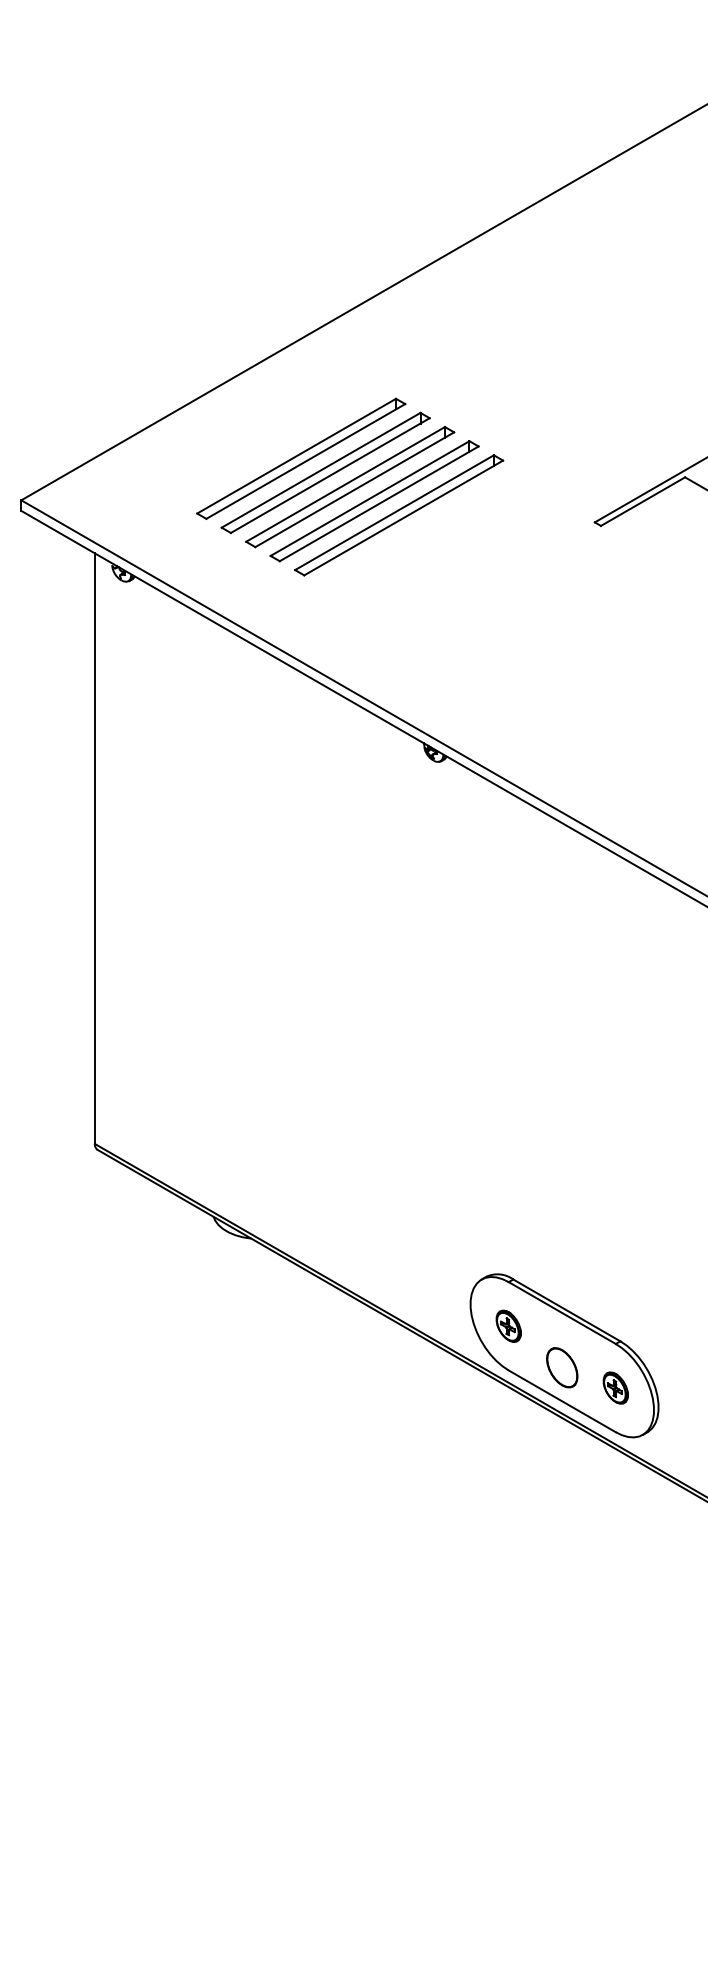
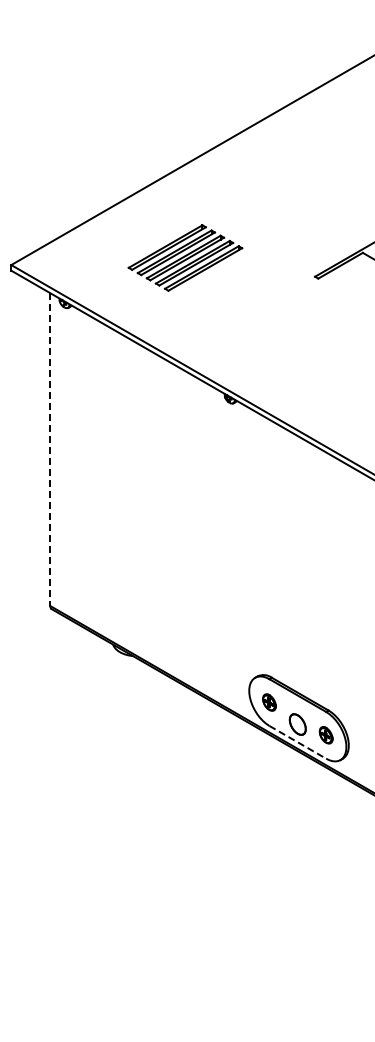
part: (350, 486) -> (185, 257), size x0.7
line: (95, 850) -> (50, 450), solid -> dashed
line: (561, 1401) -> (297, 742), solid -> dashed

